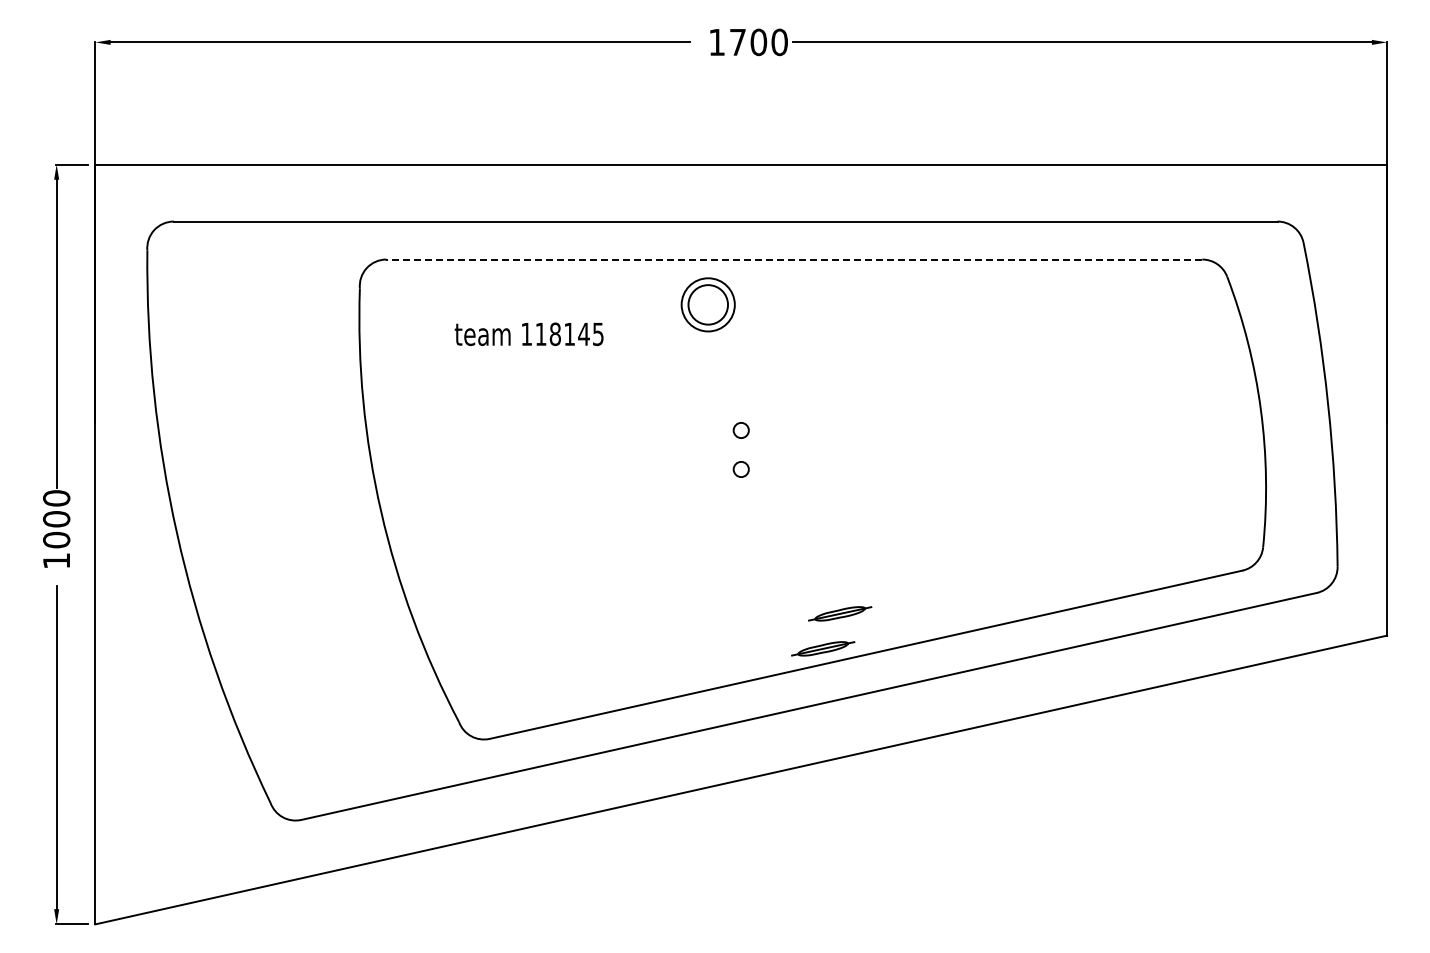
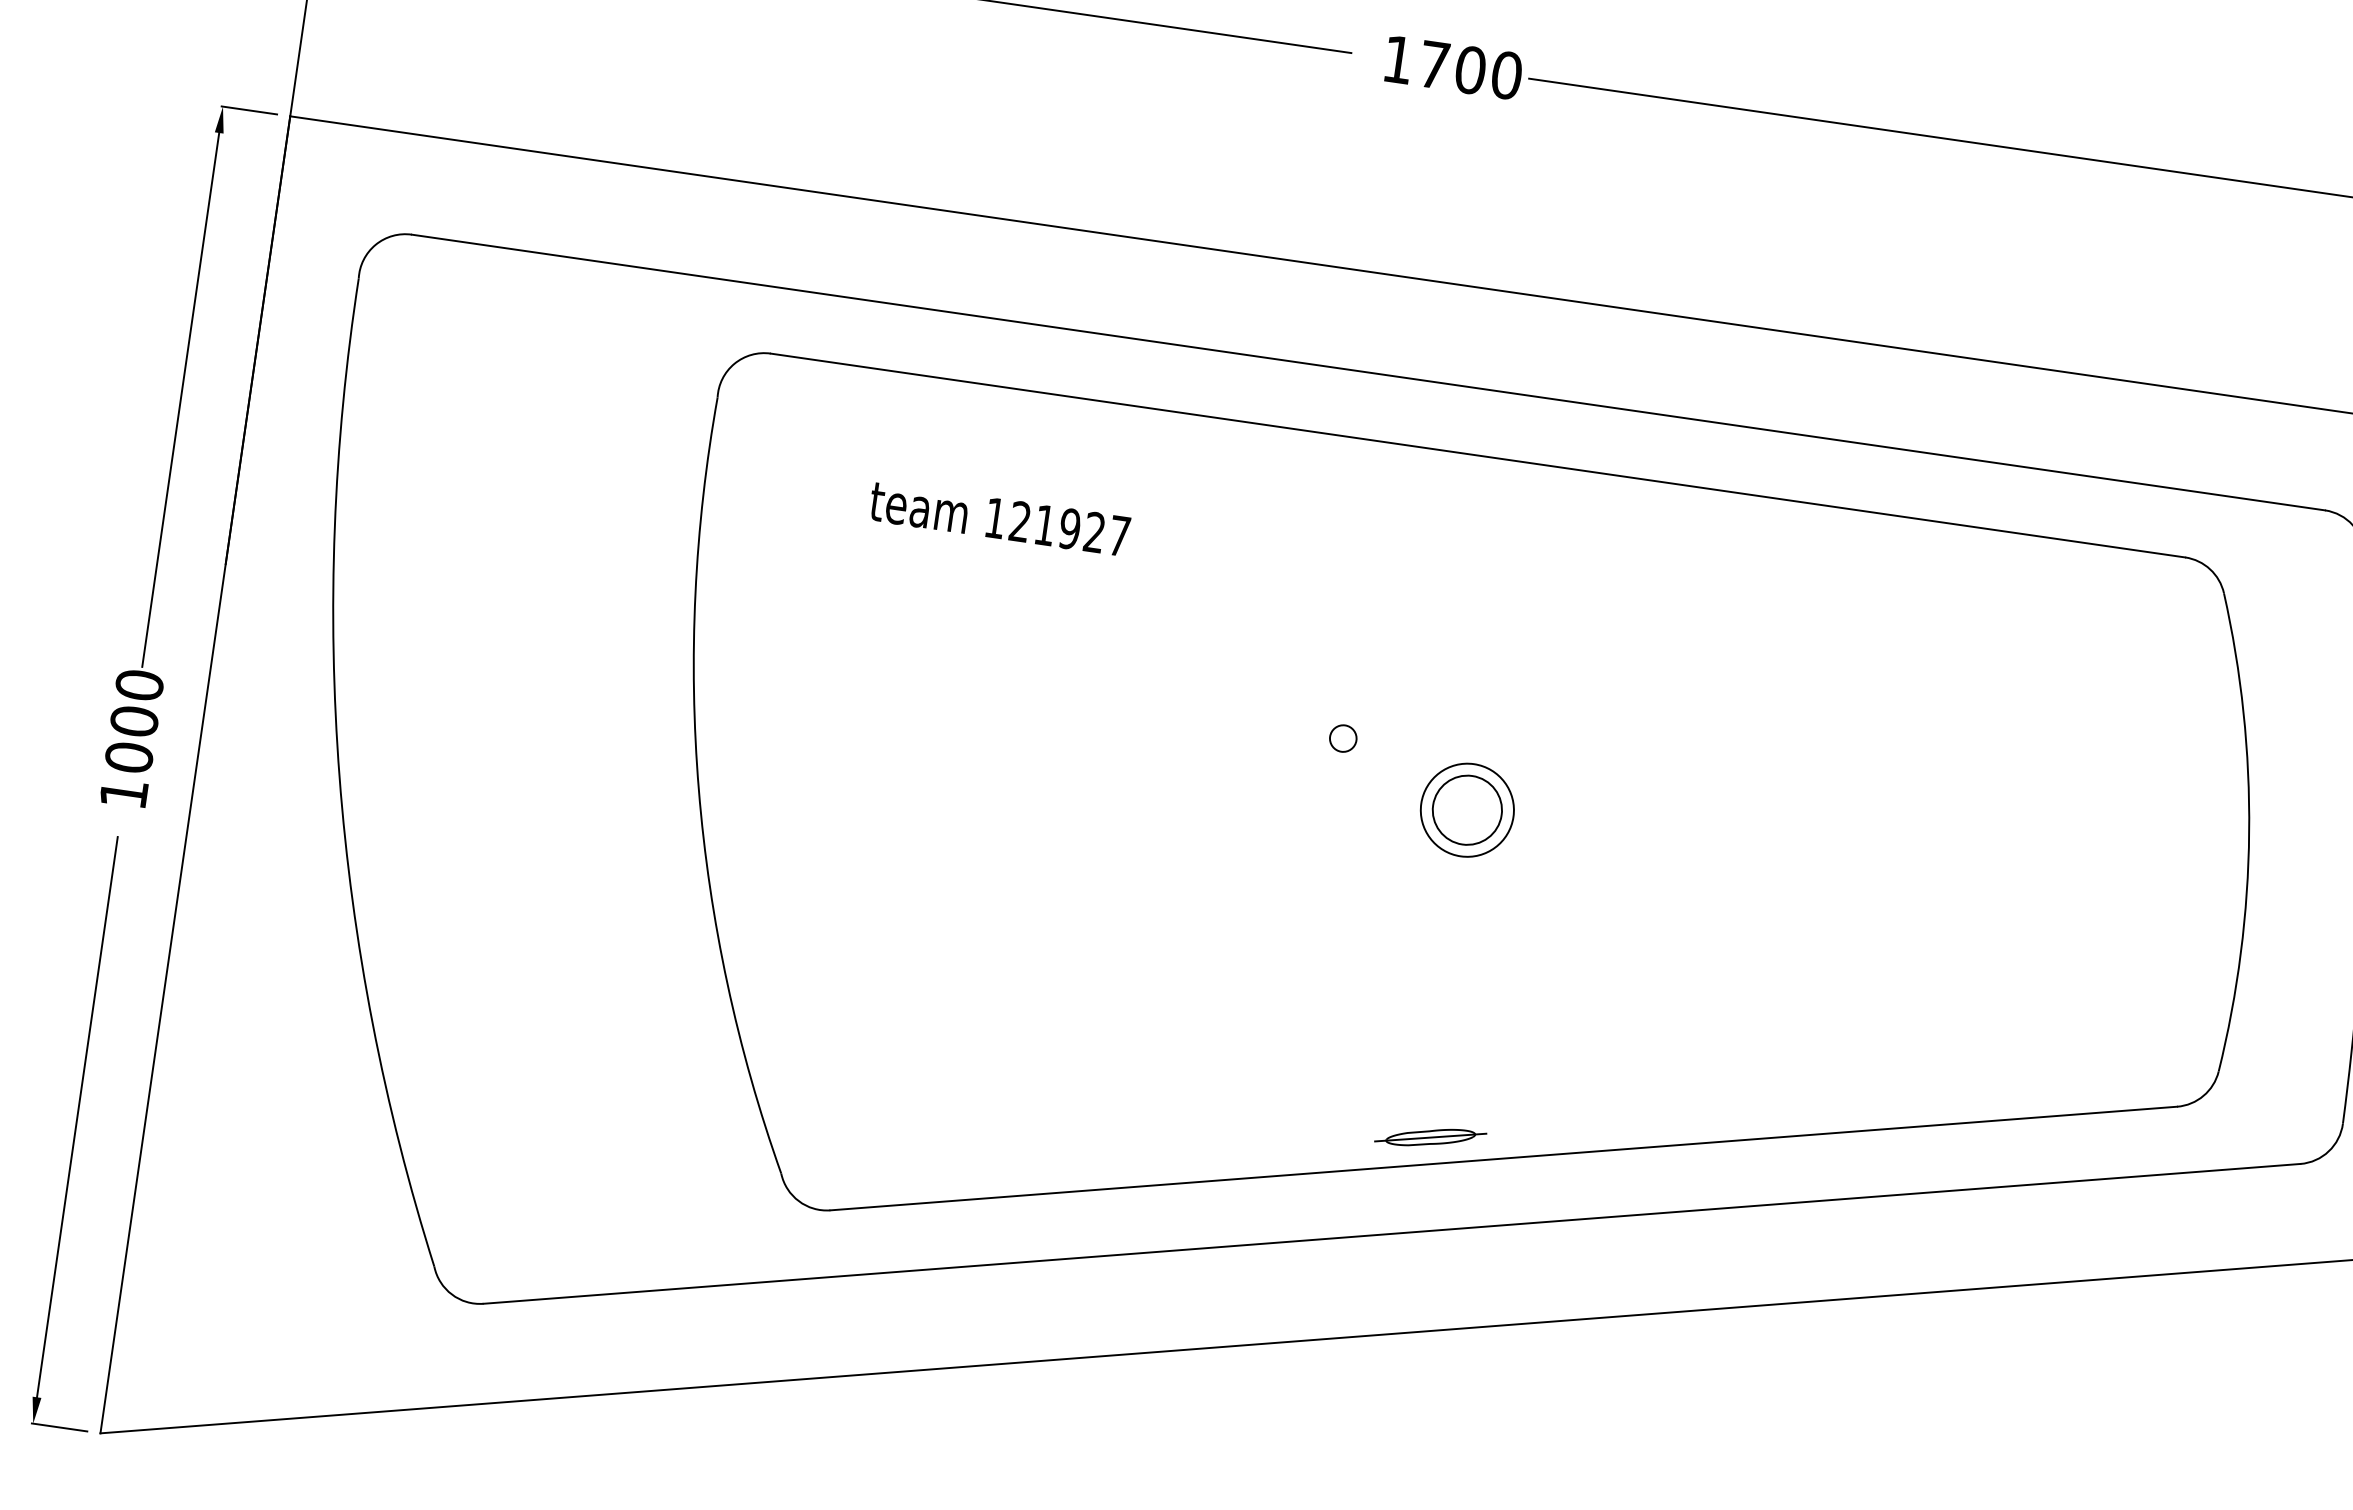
line: (794, 259) -> (1478, 455), dashed -> solid
part: (707, 304) -> (1466, 809), moved
text: (569, 334) -> (1069, 529), 118145 -> 121927
circle: (740, 469) -> (1332, 806), removed
part: (840, 613) -> (1469, 1080), removed

